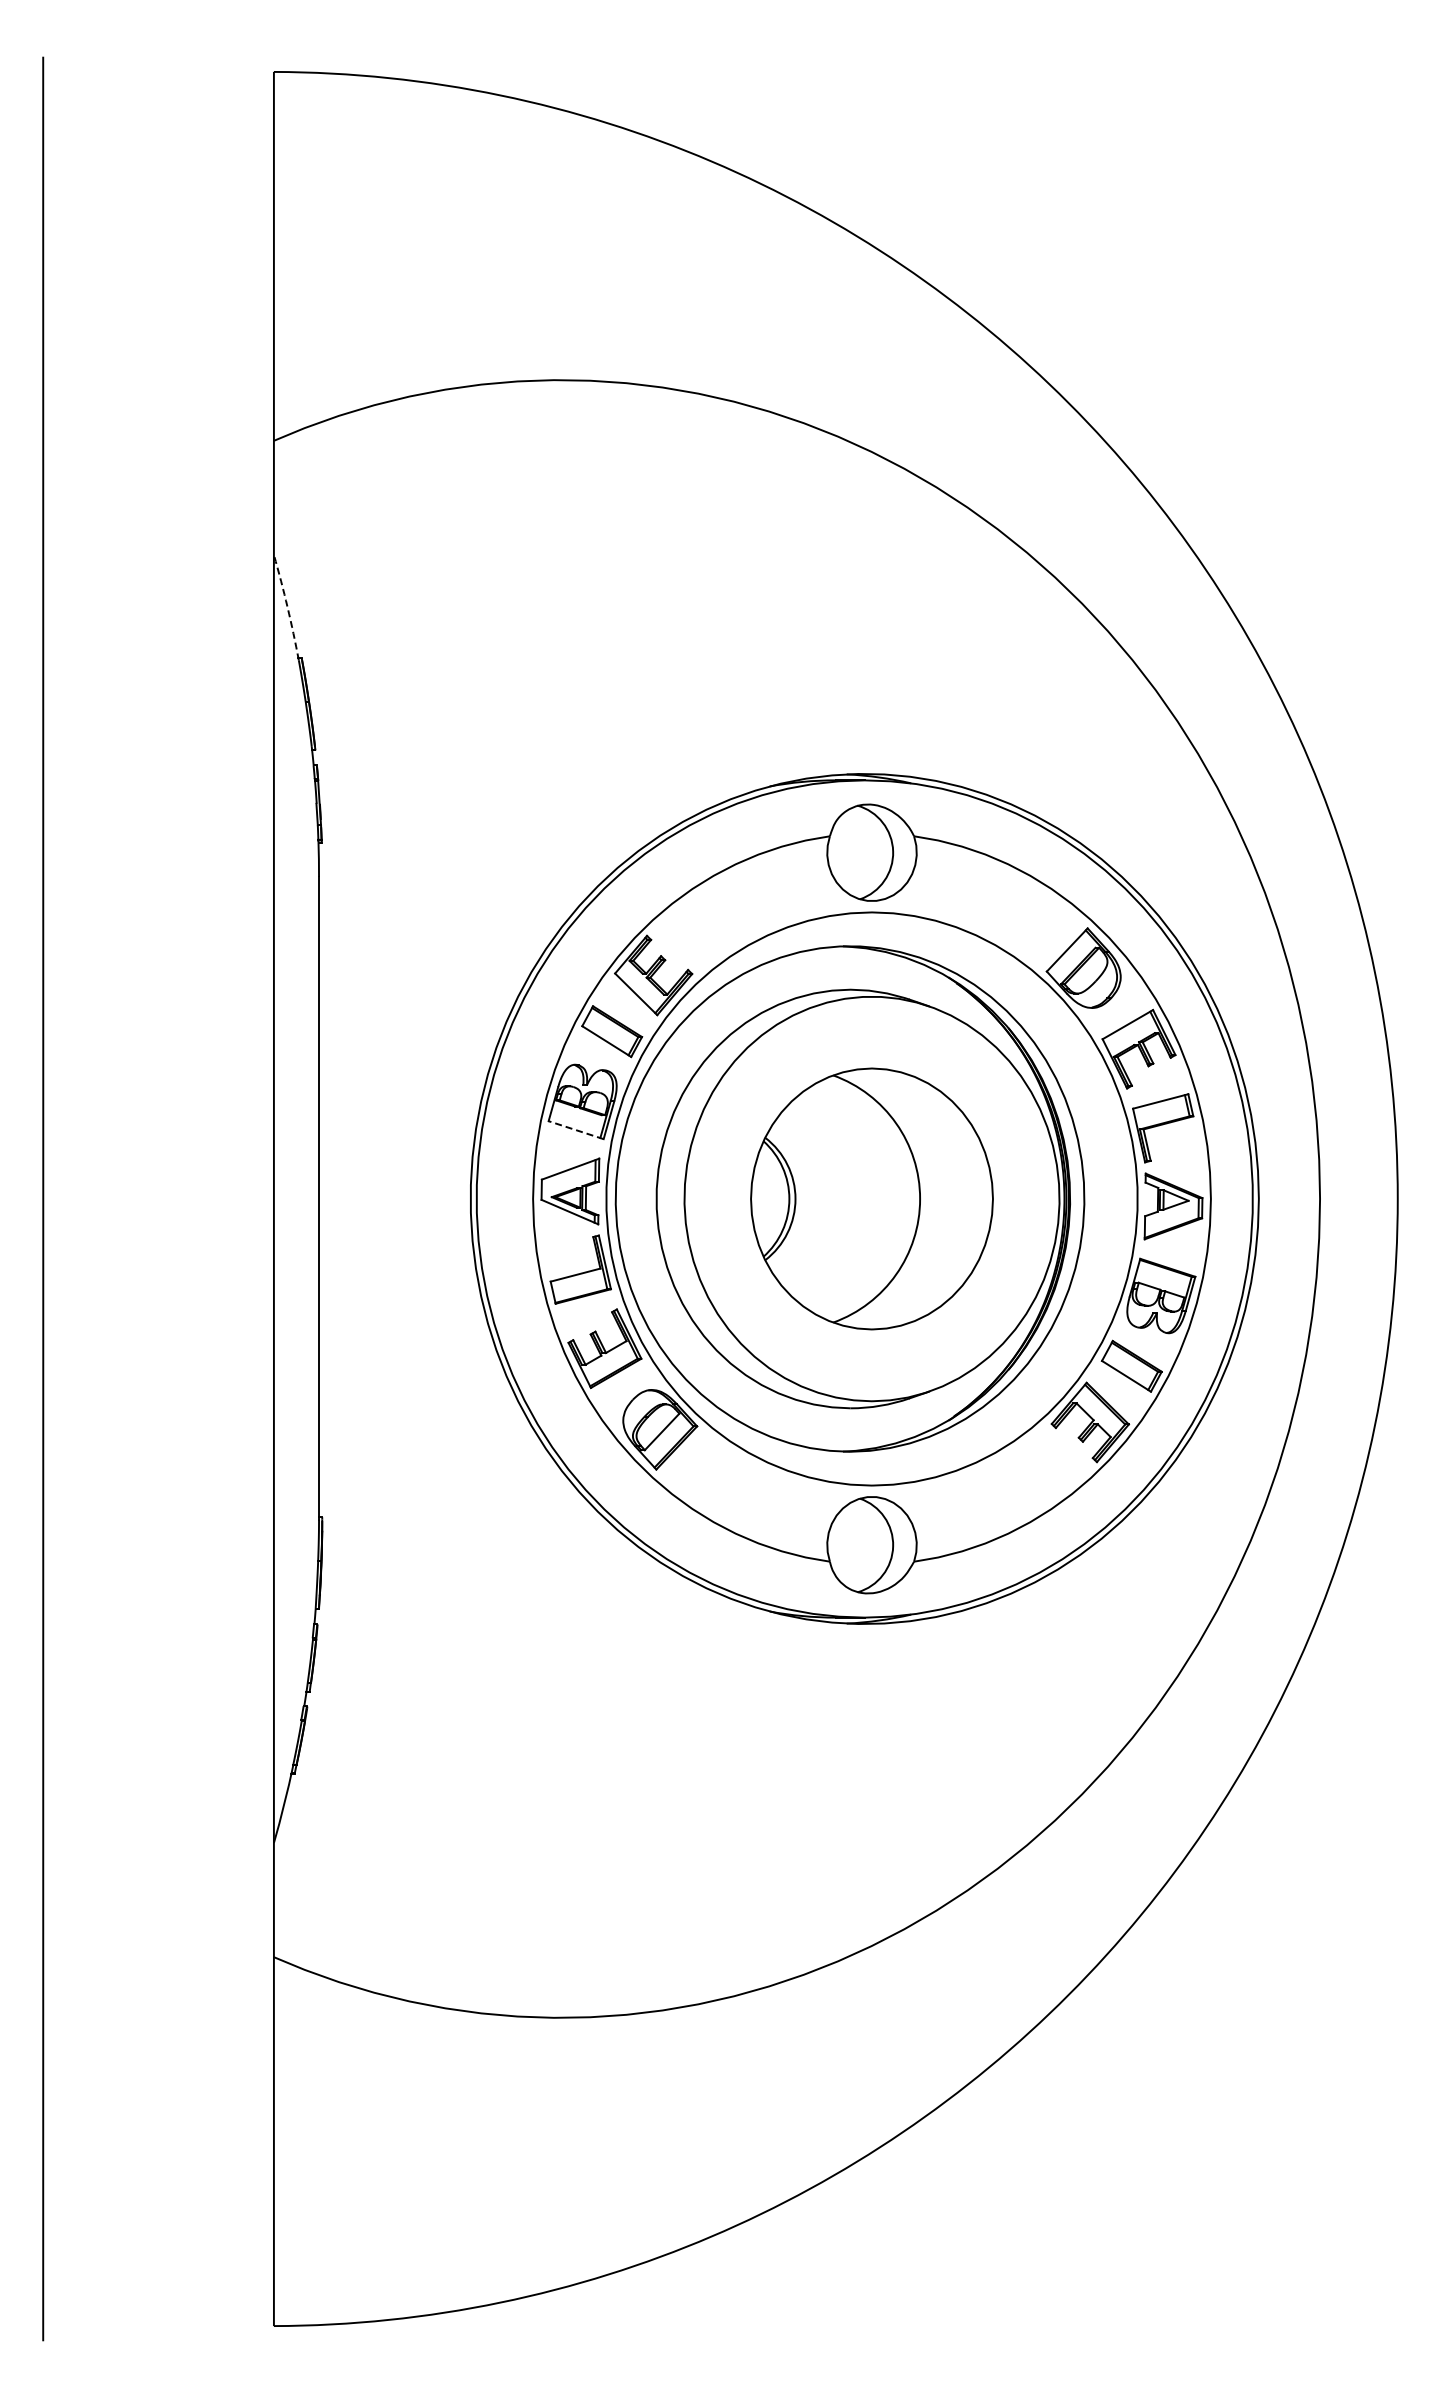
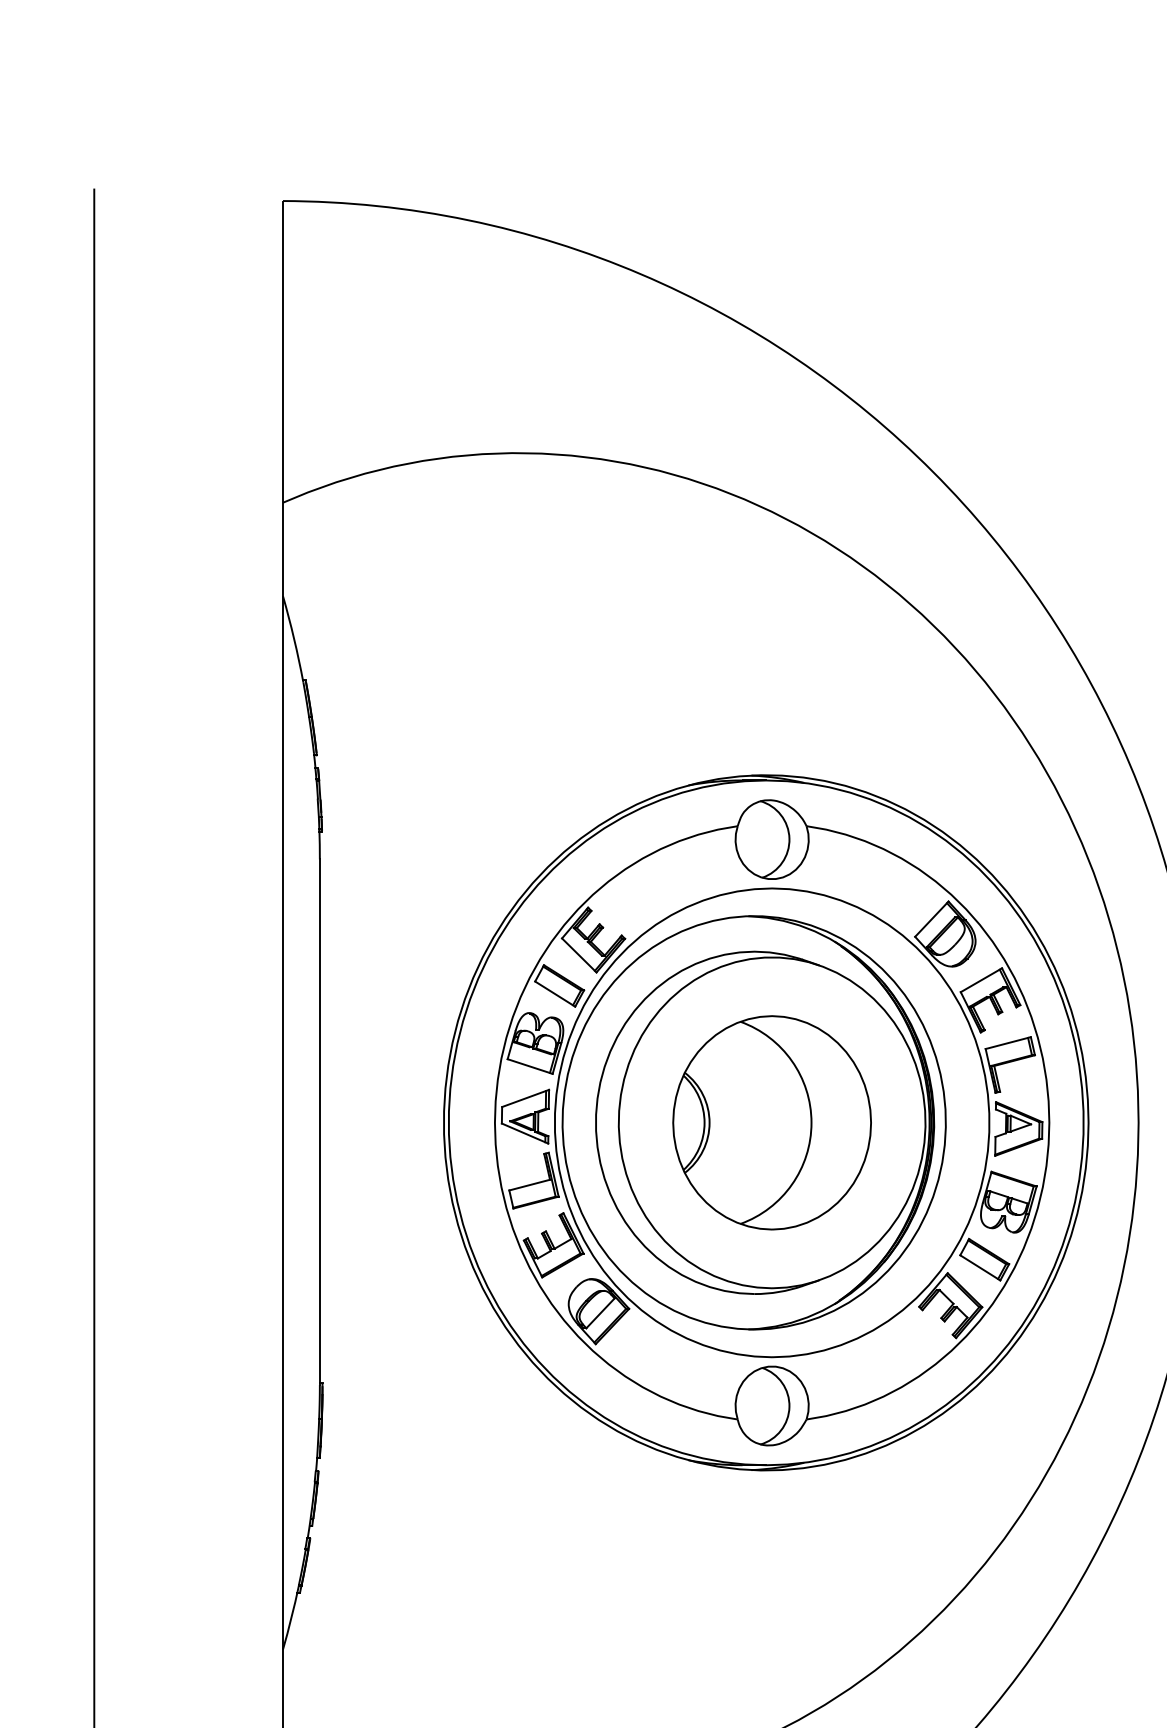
arc: (287, 607) -> (294, 639), dashed -> solid
line: (576, 1130) -> (530, 1066), dashed -> solid

